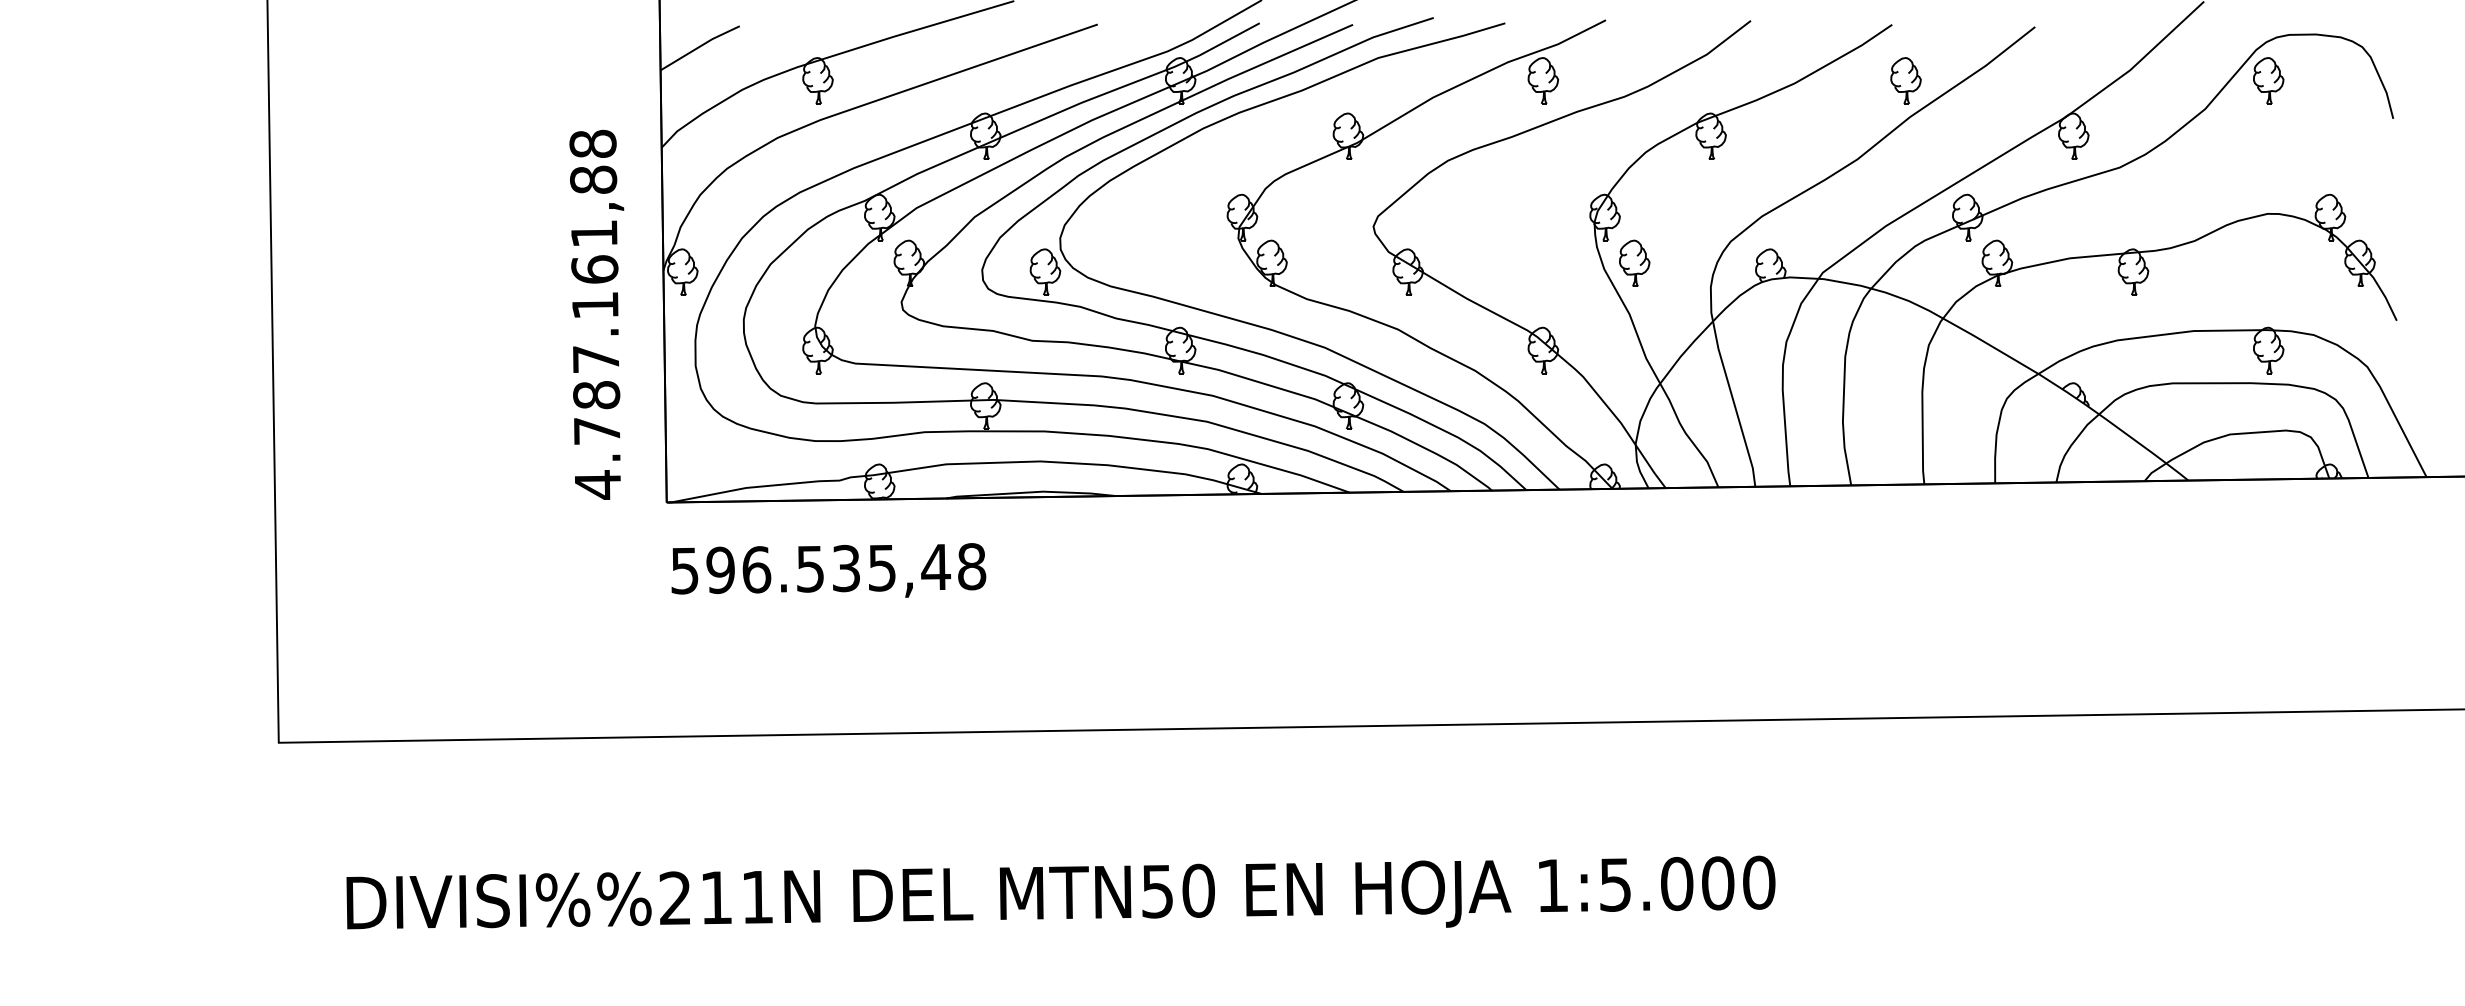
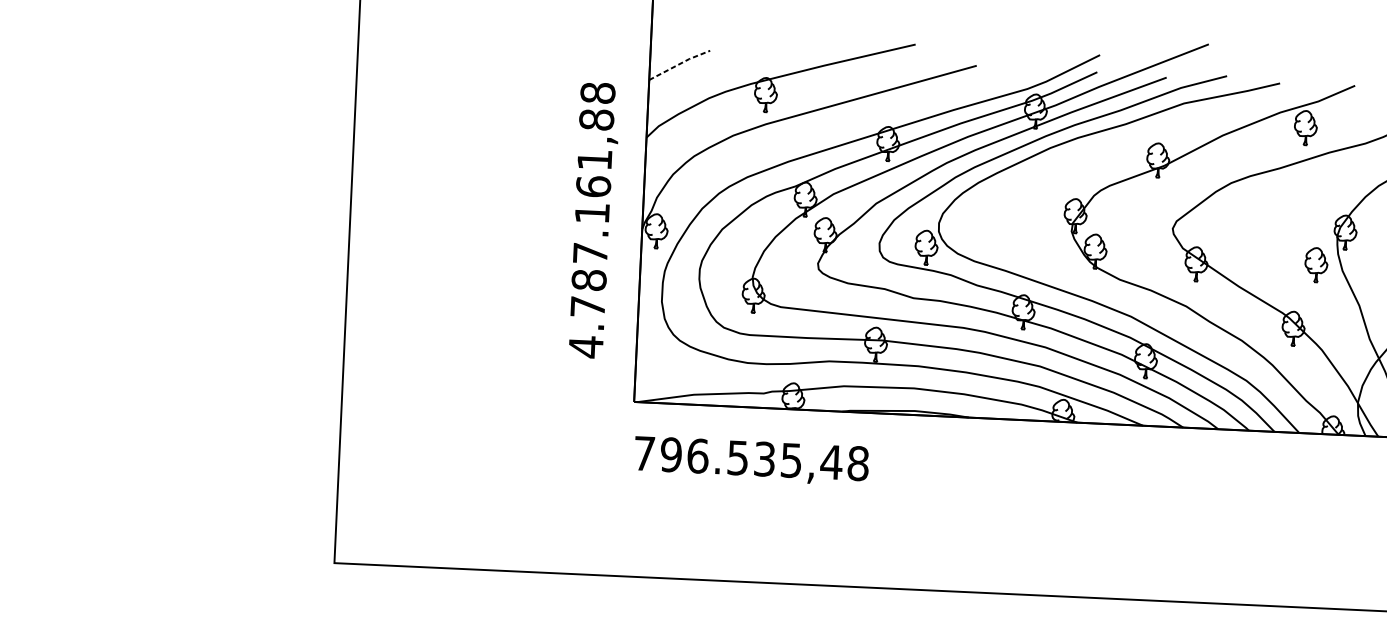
line: (700, 46) -> (680, 64), solid -> dashed
part: (1634, 262) -> (1316, 264), moved
text: (596, 314) -> (592, 220), moved
text: (684, 570) -> (644, 453), 596.535,48 -> 796.535,48

